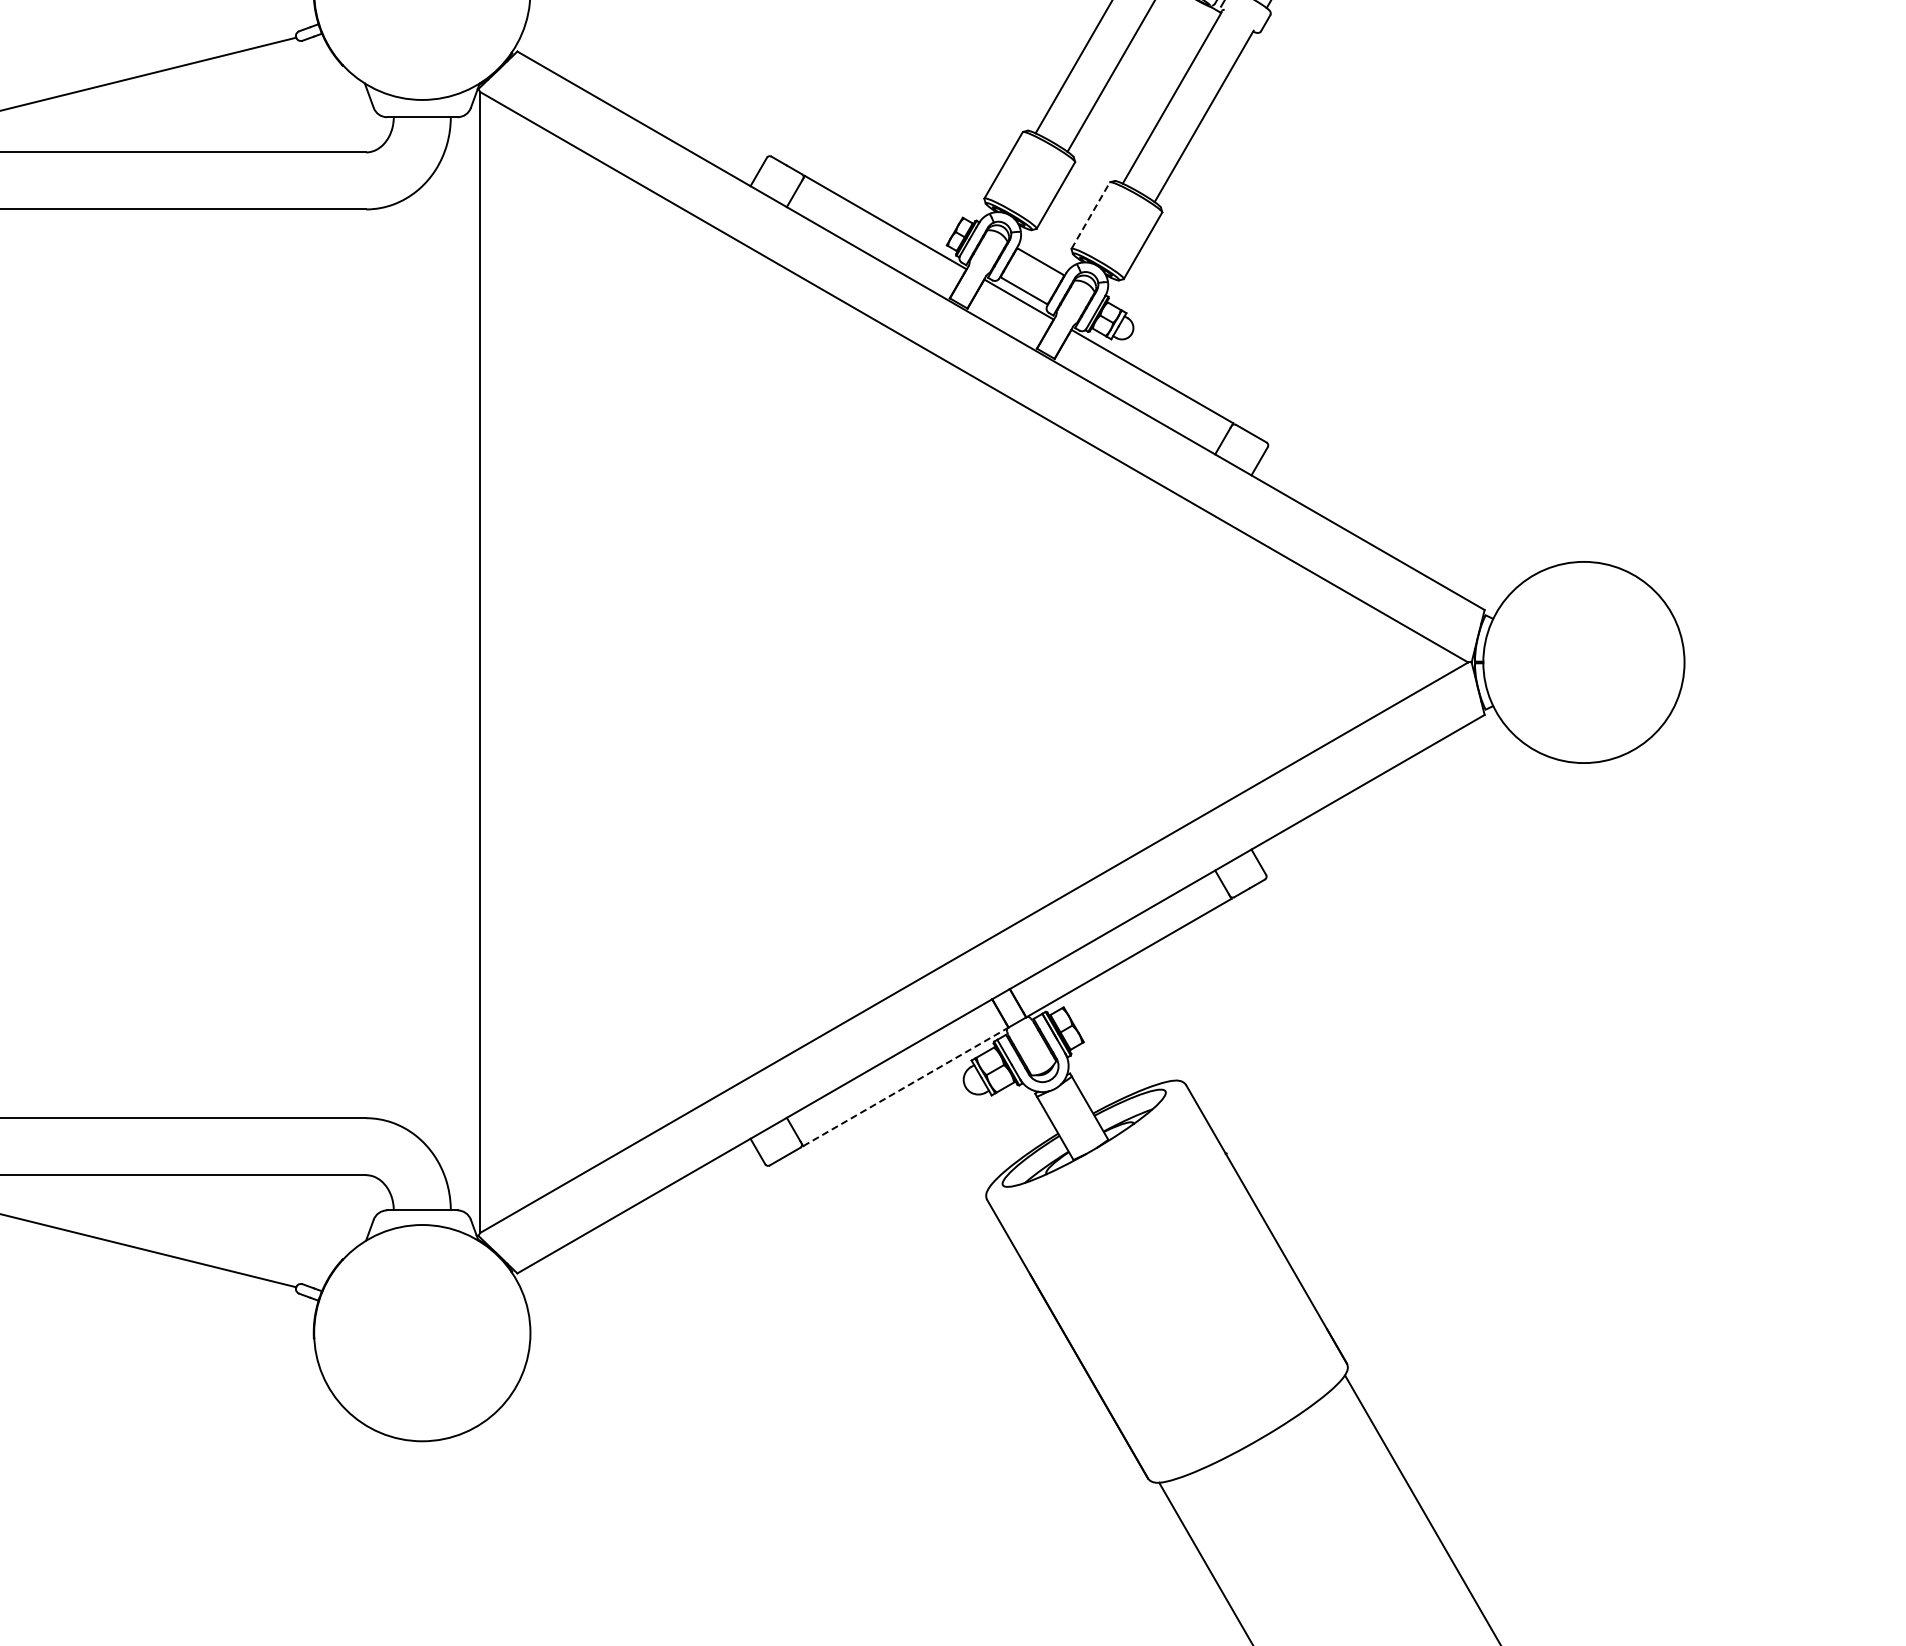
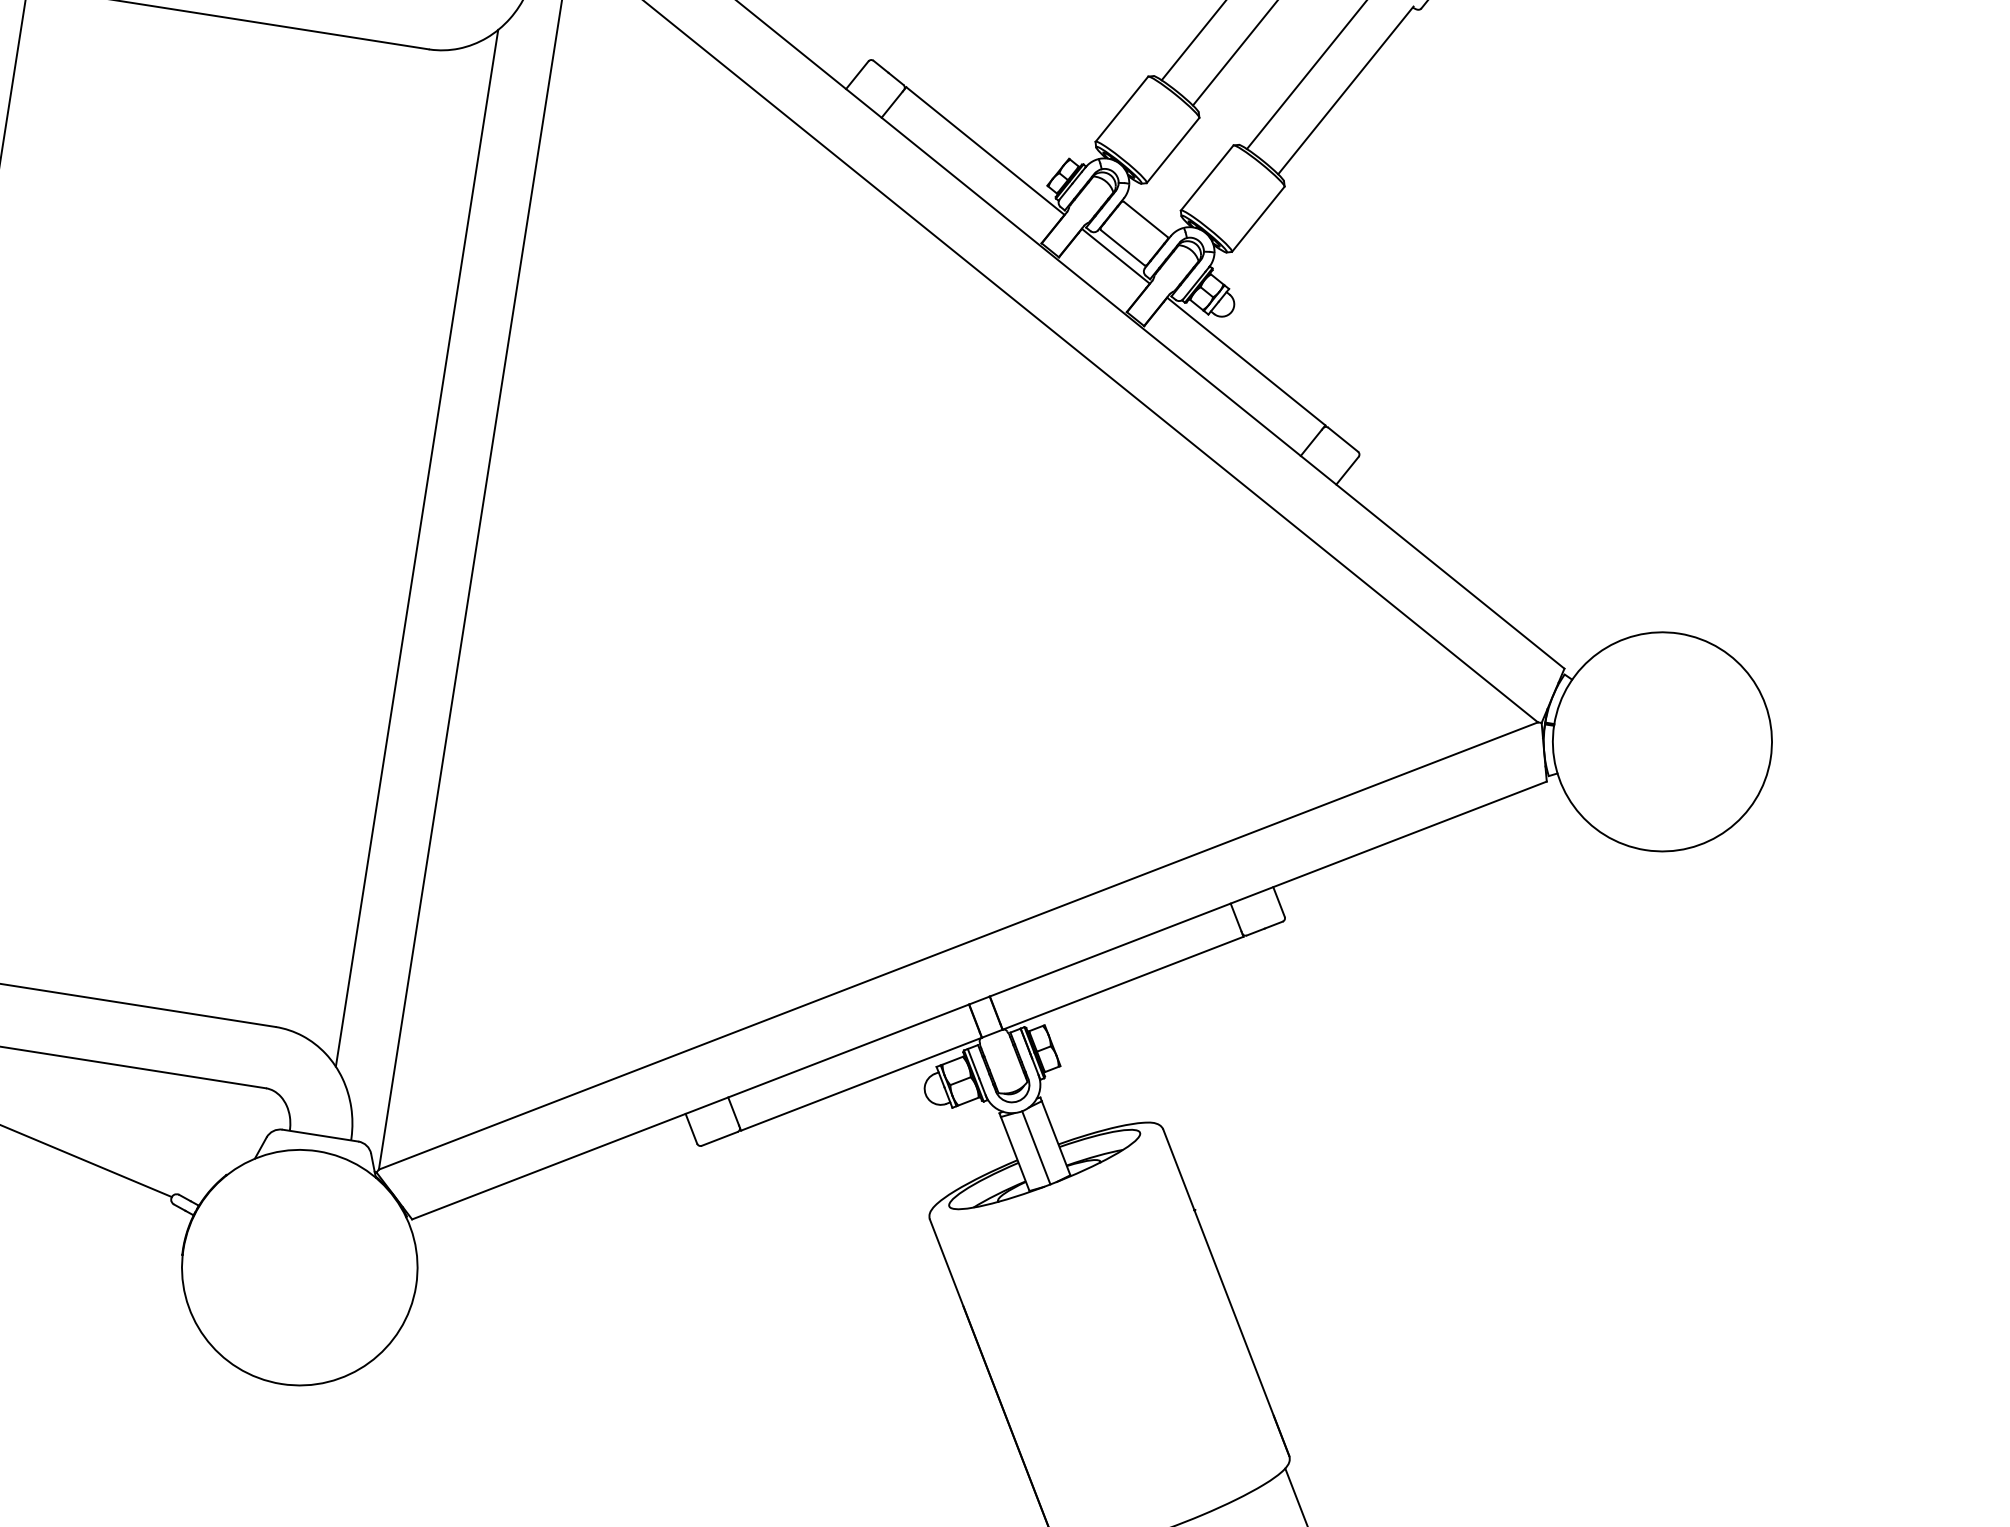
line: (1091, 215) -> (1207, 178), dashed -> solid
line: (426, 663) -> (417, 547), added
line: (906, 1086) -> (862, 1083), dashed -> solid
line: (1073, 1119) -> (1036, 1147), added

